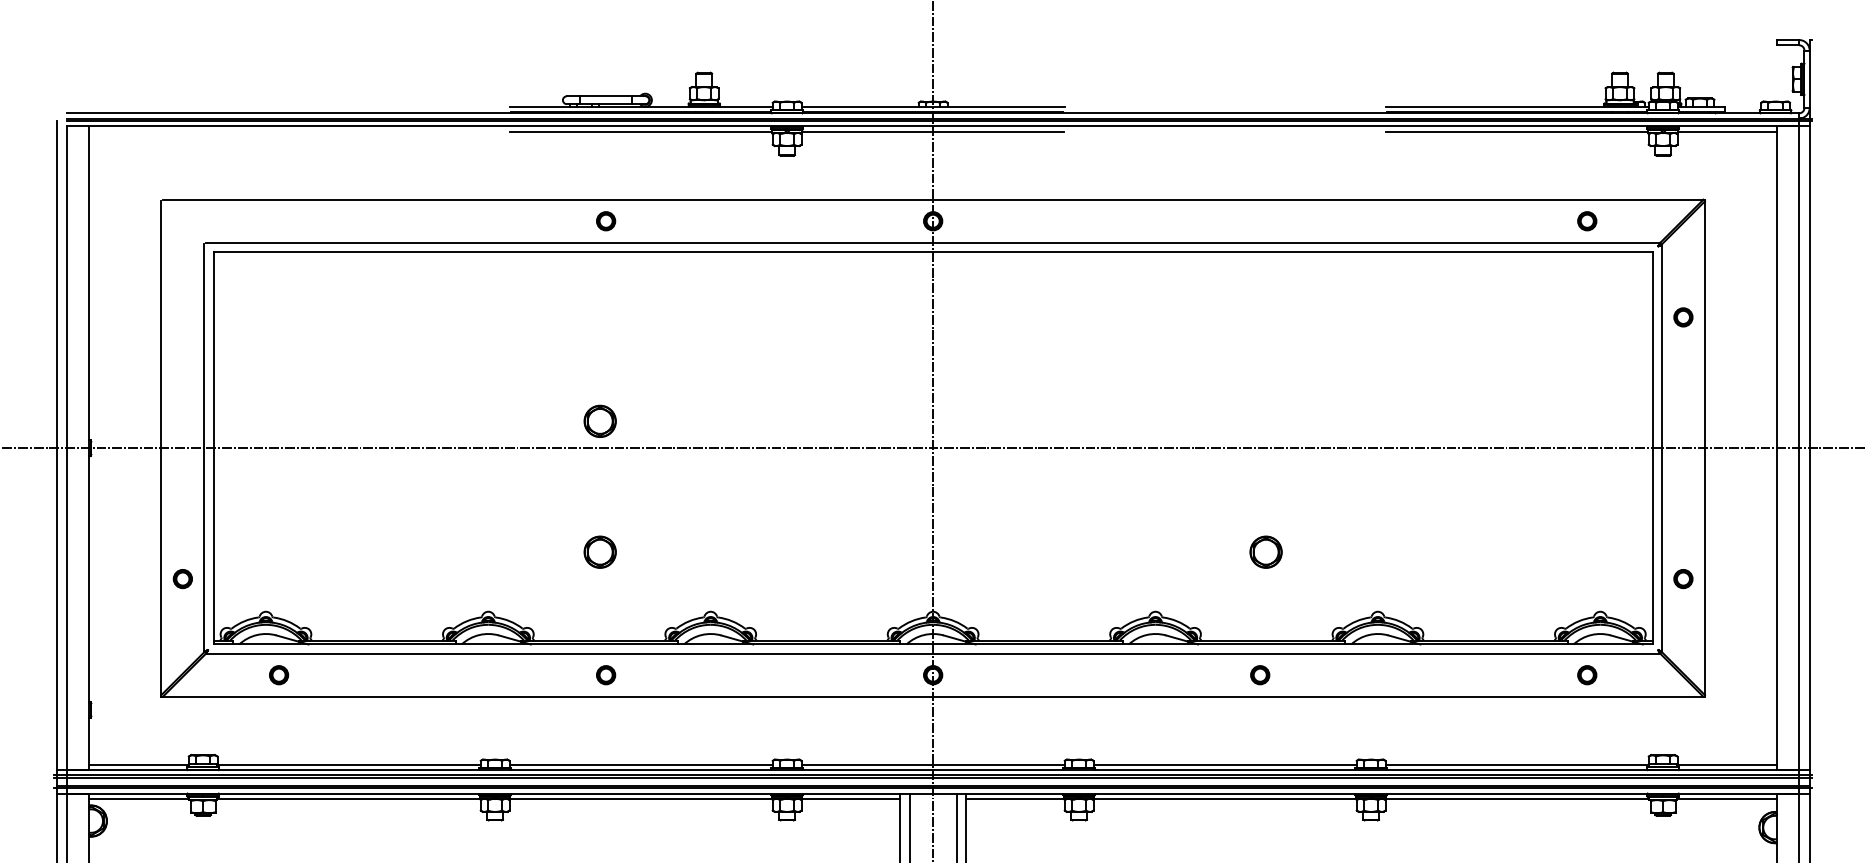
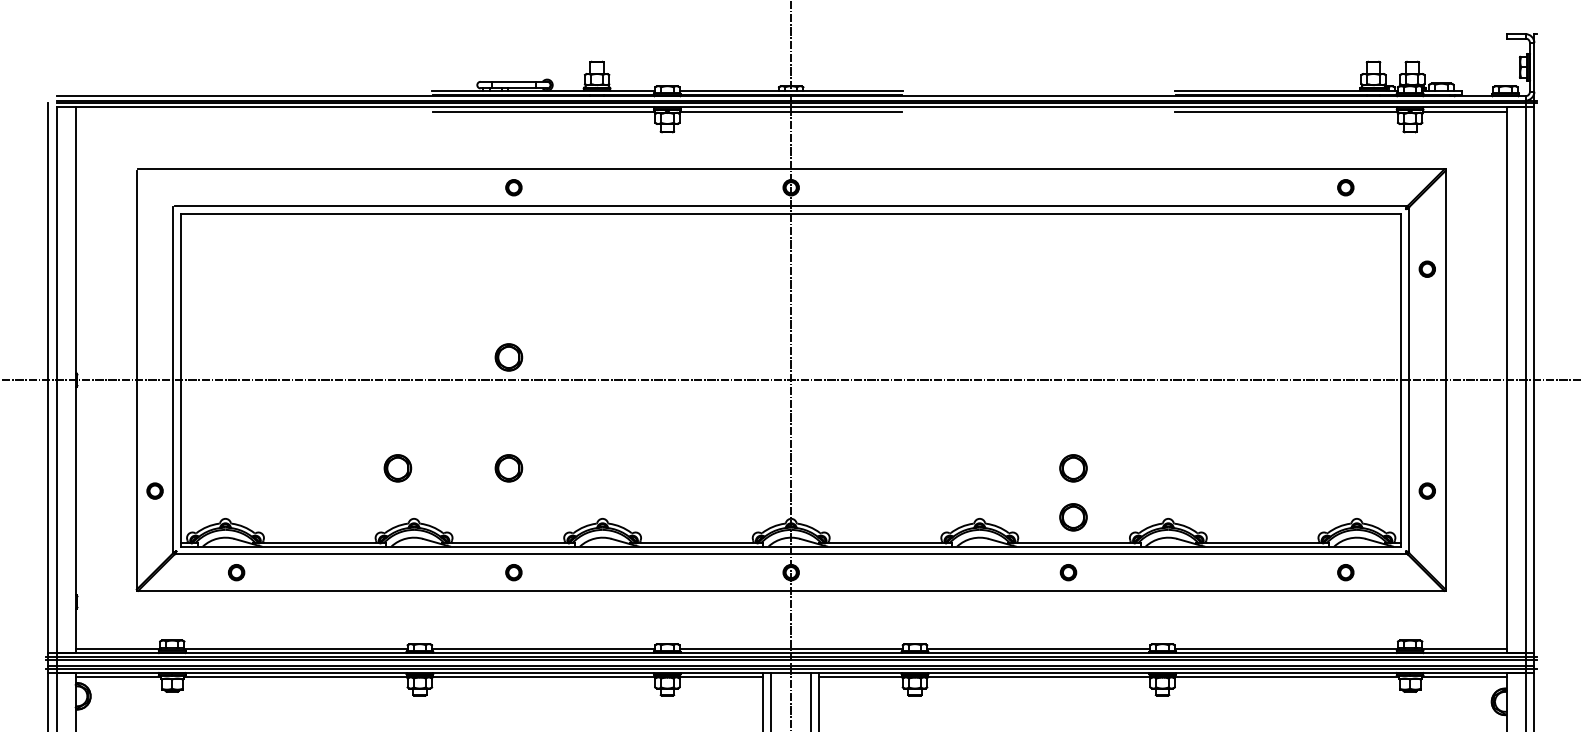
part: (468, 552) -> (397, 468), added
part: (1266, 610) -> (1073, 517), added

